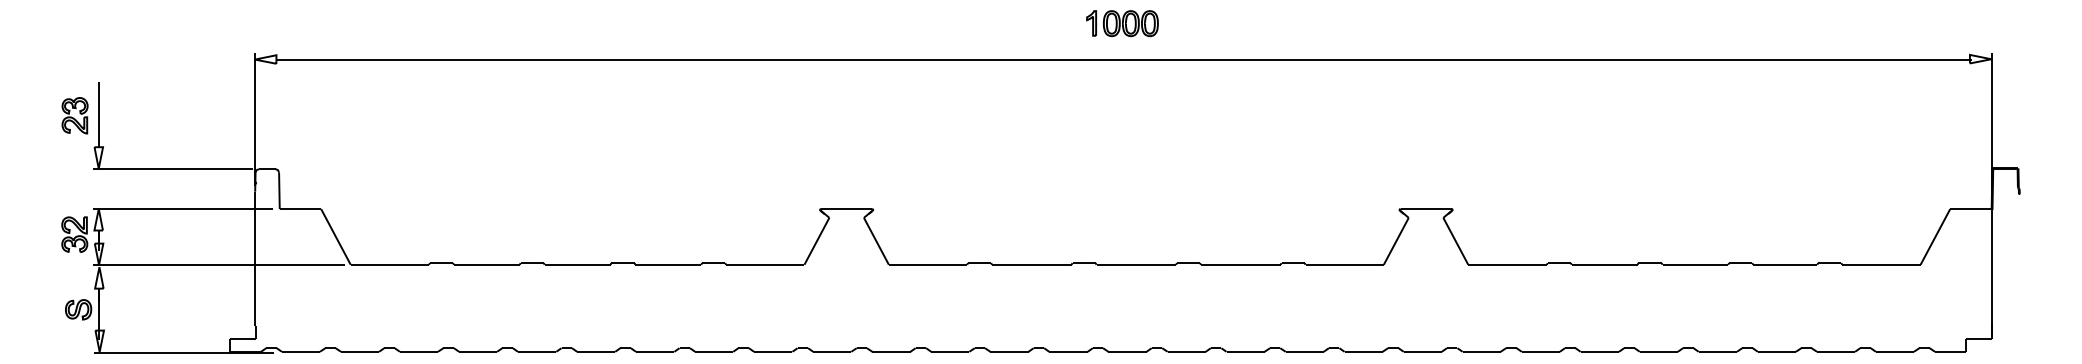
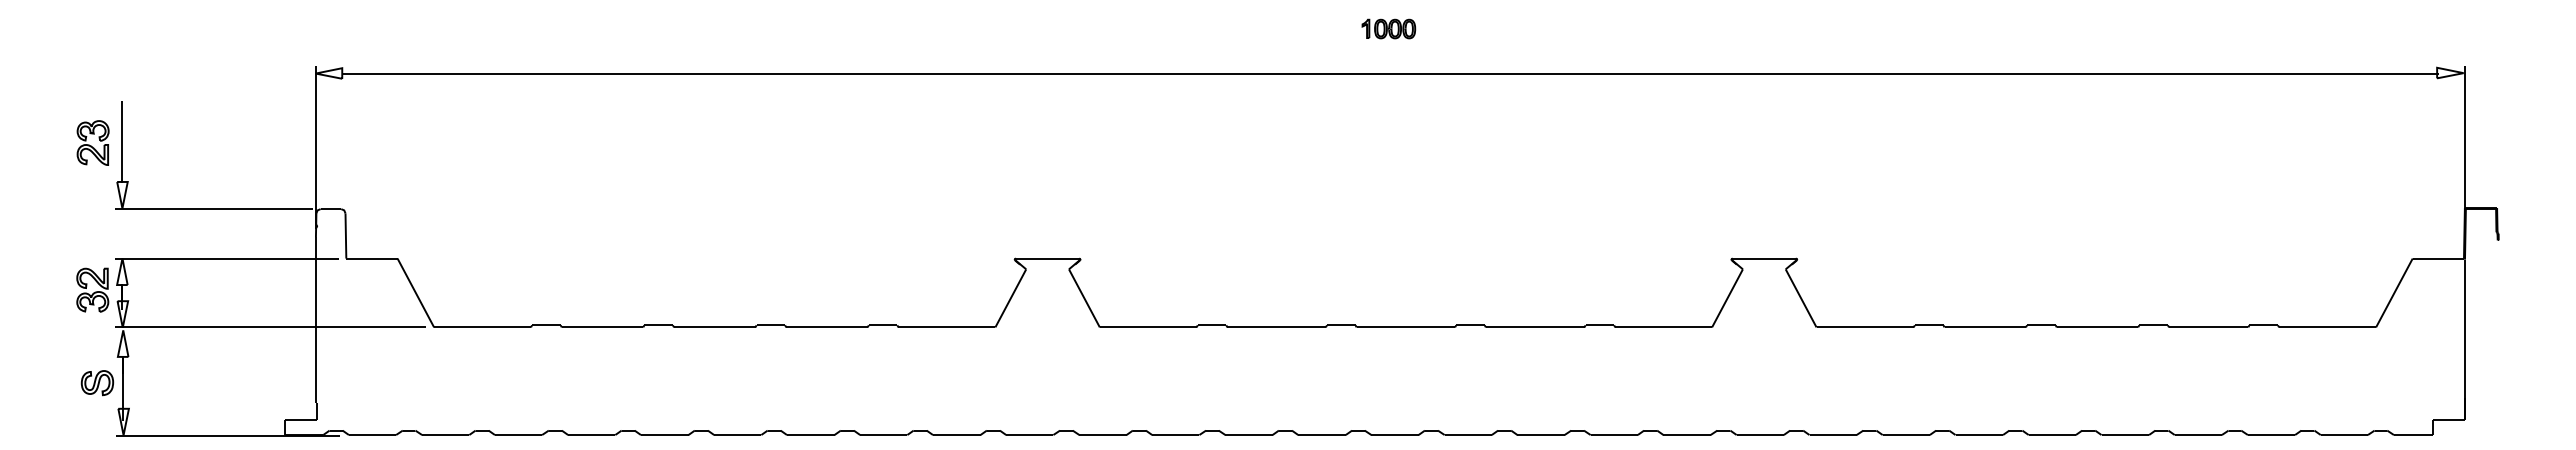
part: (1122, 23) -> (1388, 28), size x0.6

